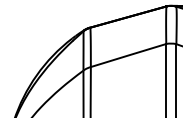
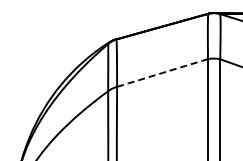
arc: (128, 55) -> (162, 72), solid -> dashed

